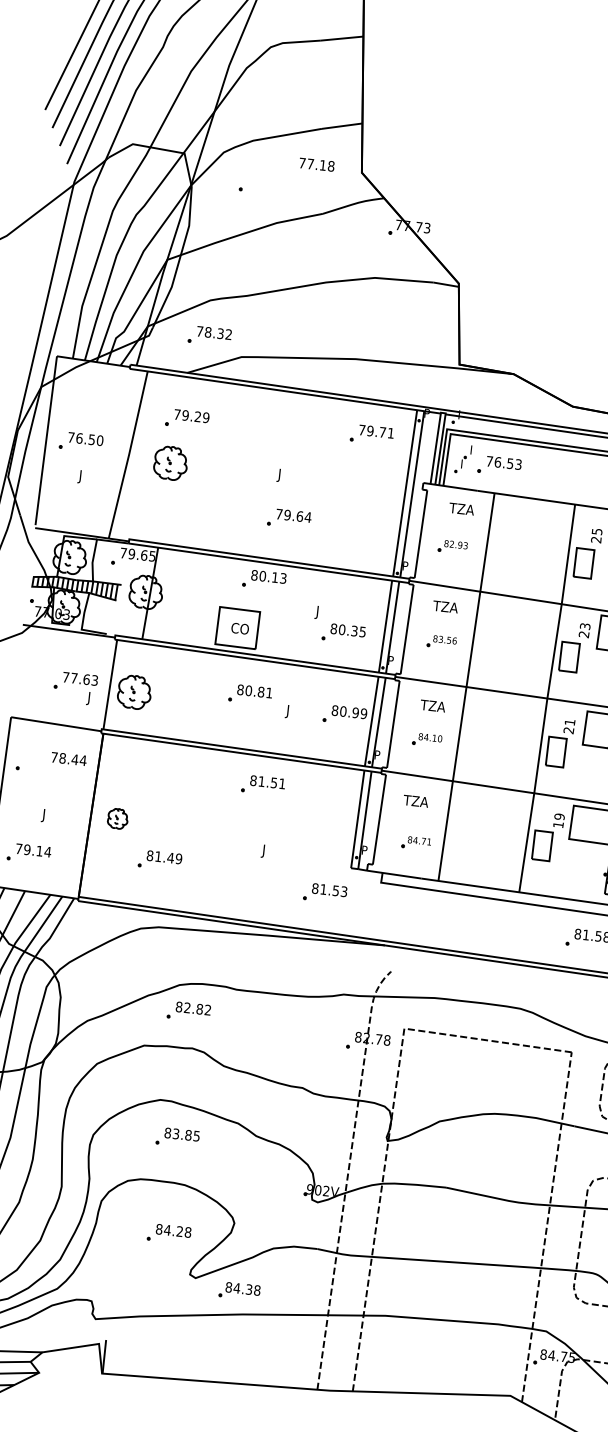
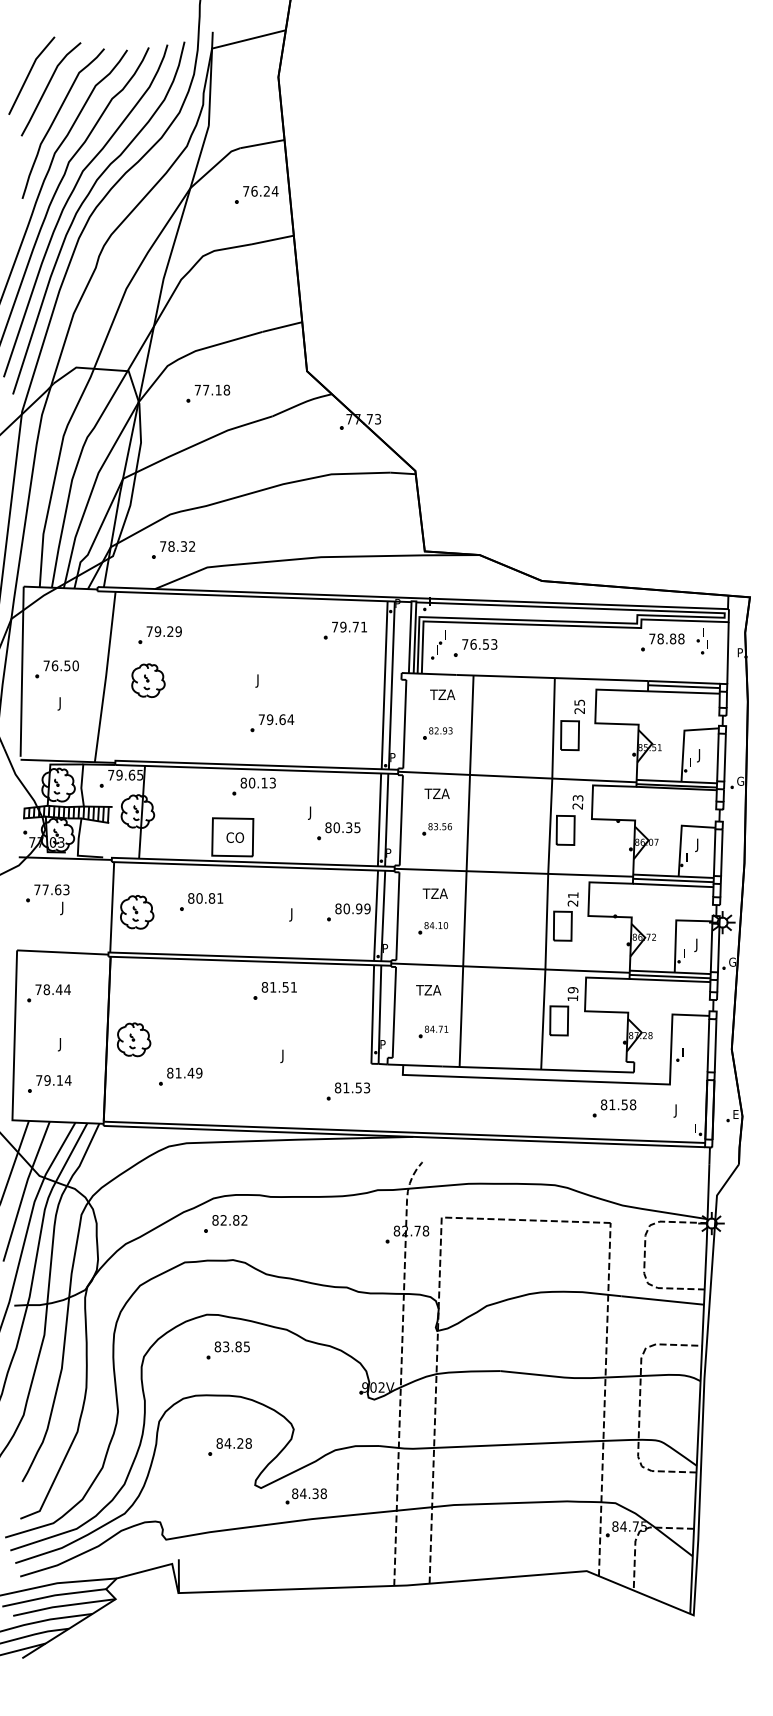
text: (317, 164) -> (212, 389), moved
part: (75, 688) -> (47, 899), moved
part: (250, 694) -> (201, 901), moved
text: (68, 758) -> (52, 989), moved
part: (118, 818) -> (134, 1039), size x1.67

